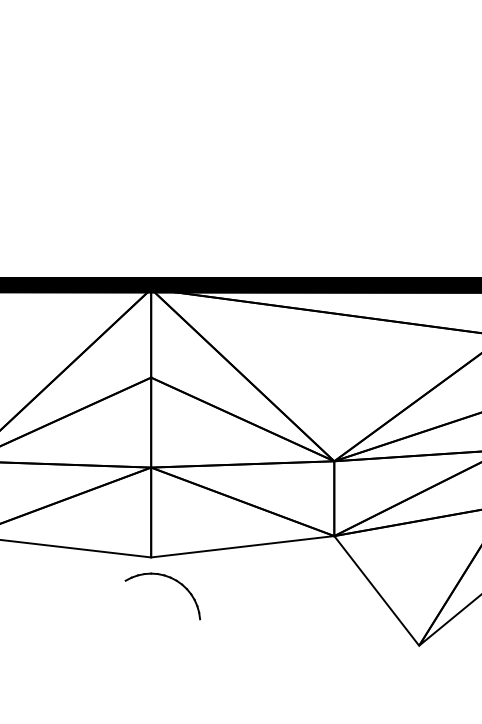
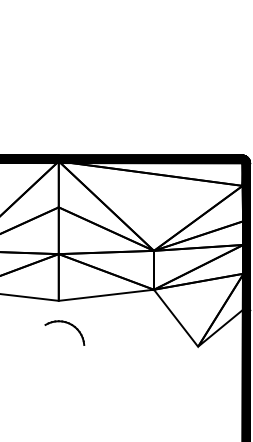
part: (169, 579) -> (68, 324), moved

